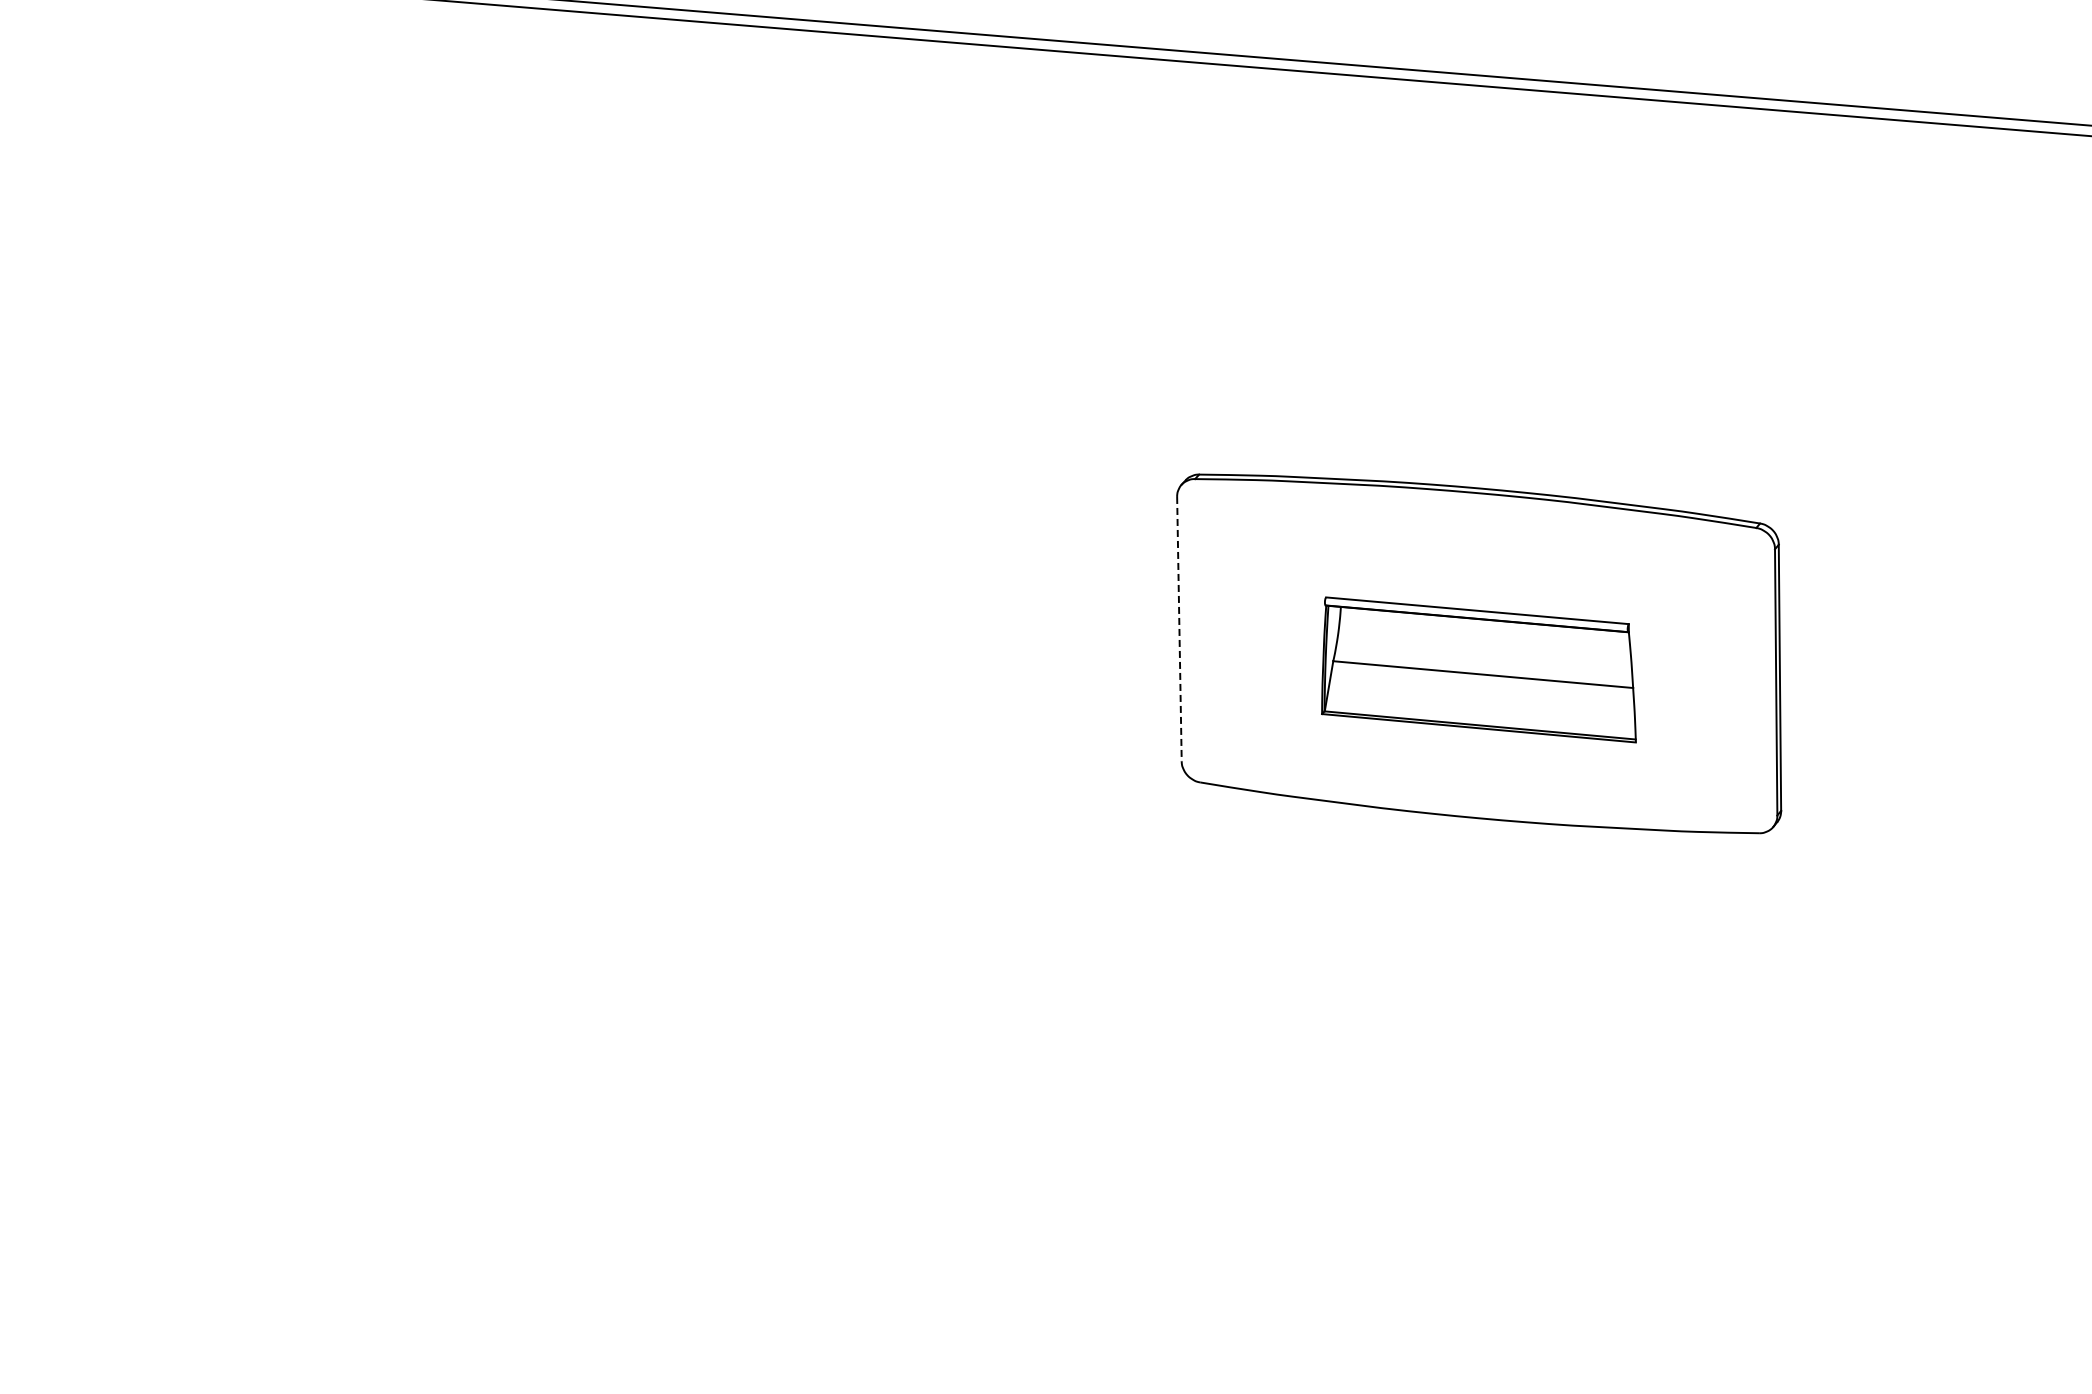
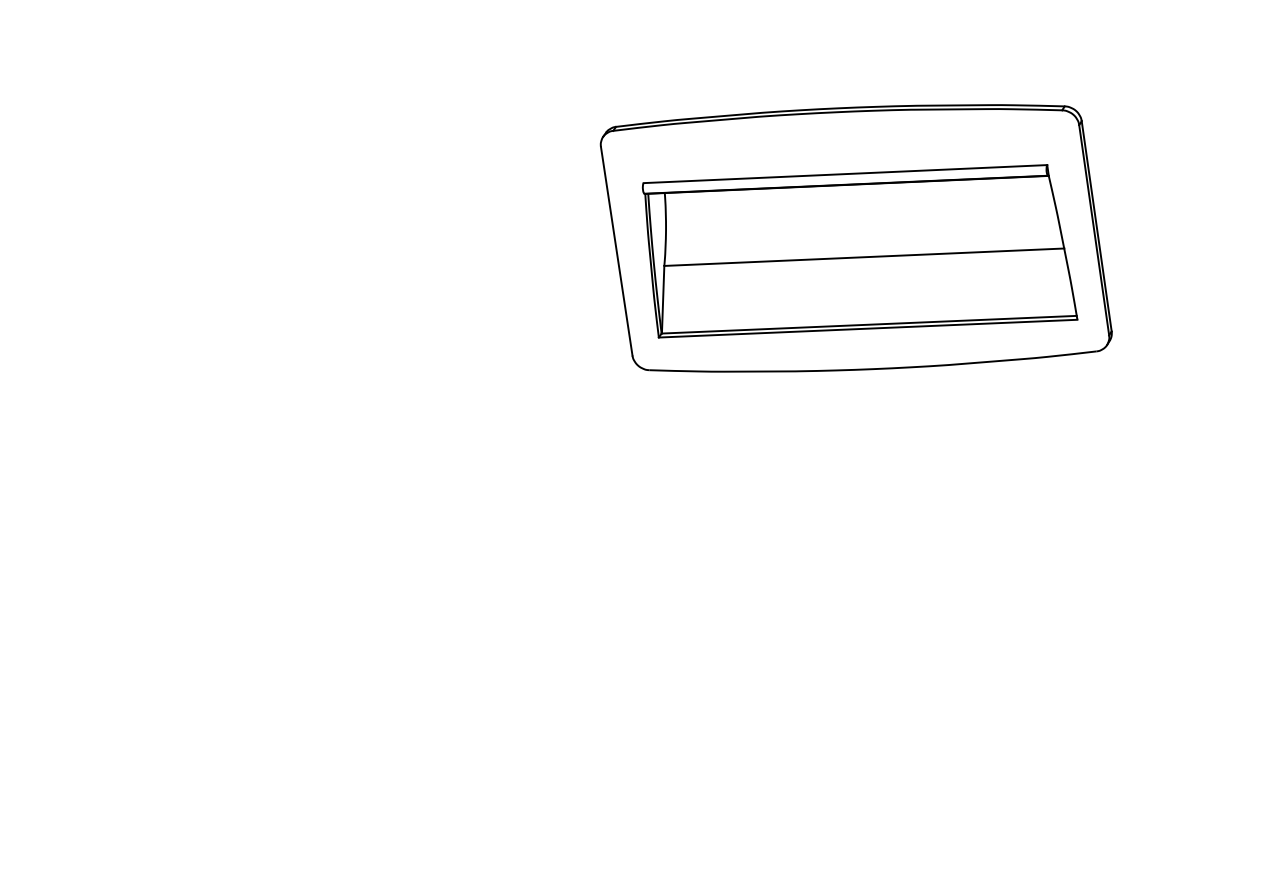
line: (1179, 629) -> (616, 251), dashed -> solid
part: (1478, 669) -> (857, 251), size x1.67

